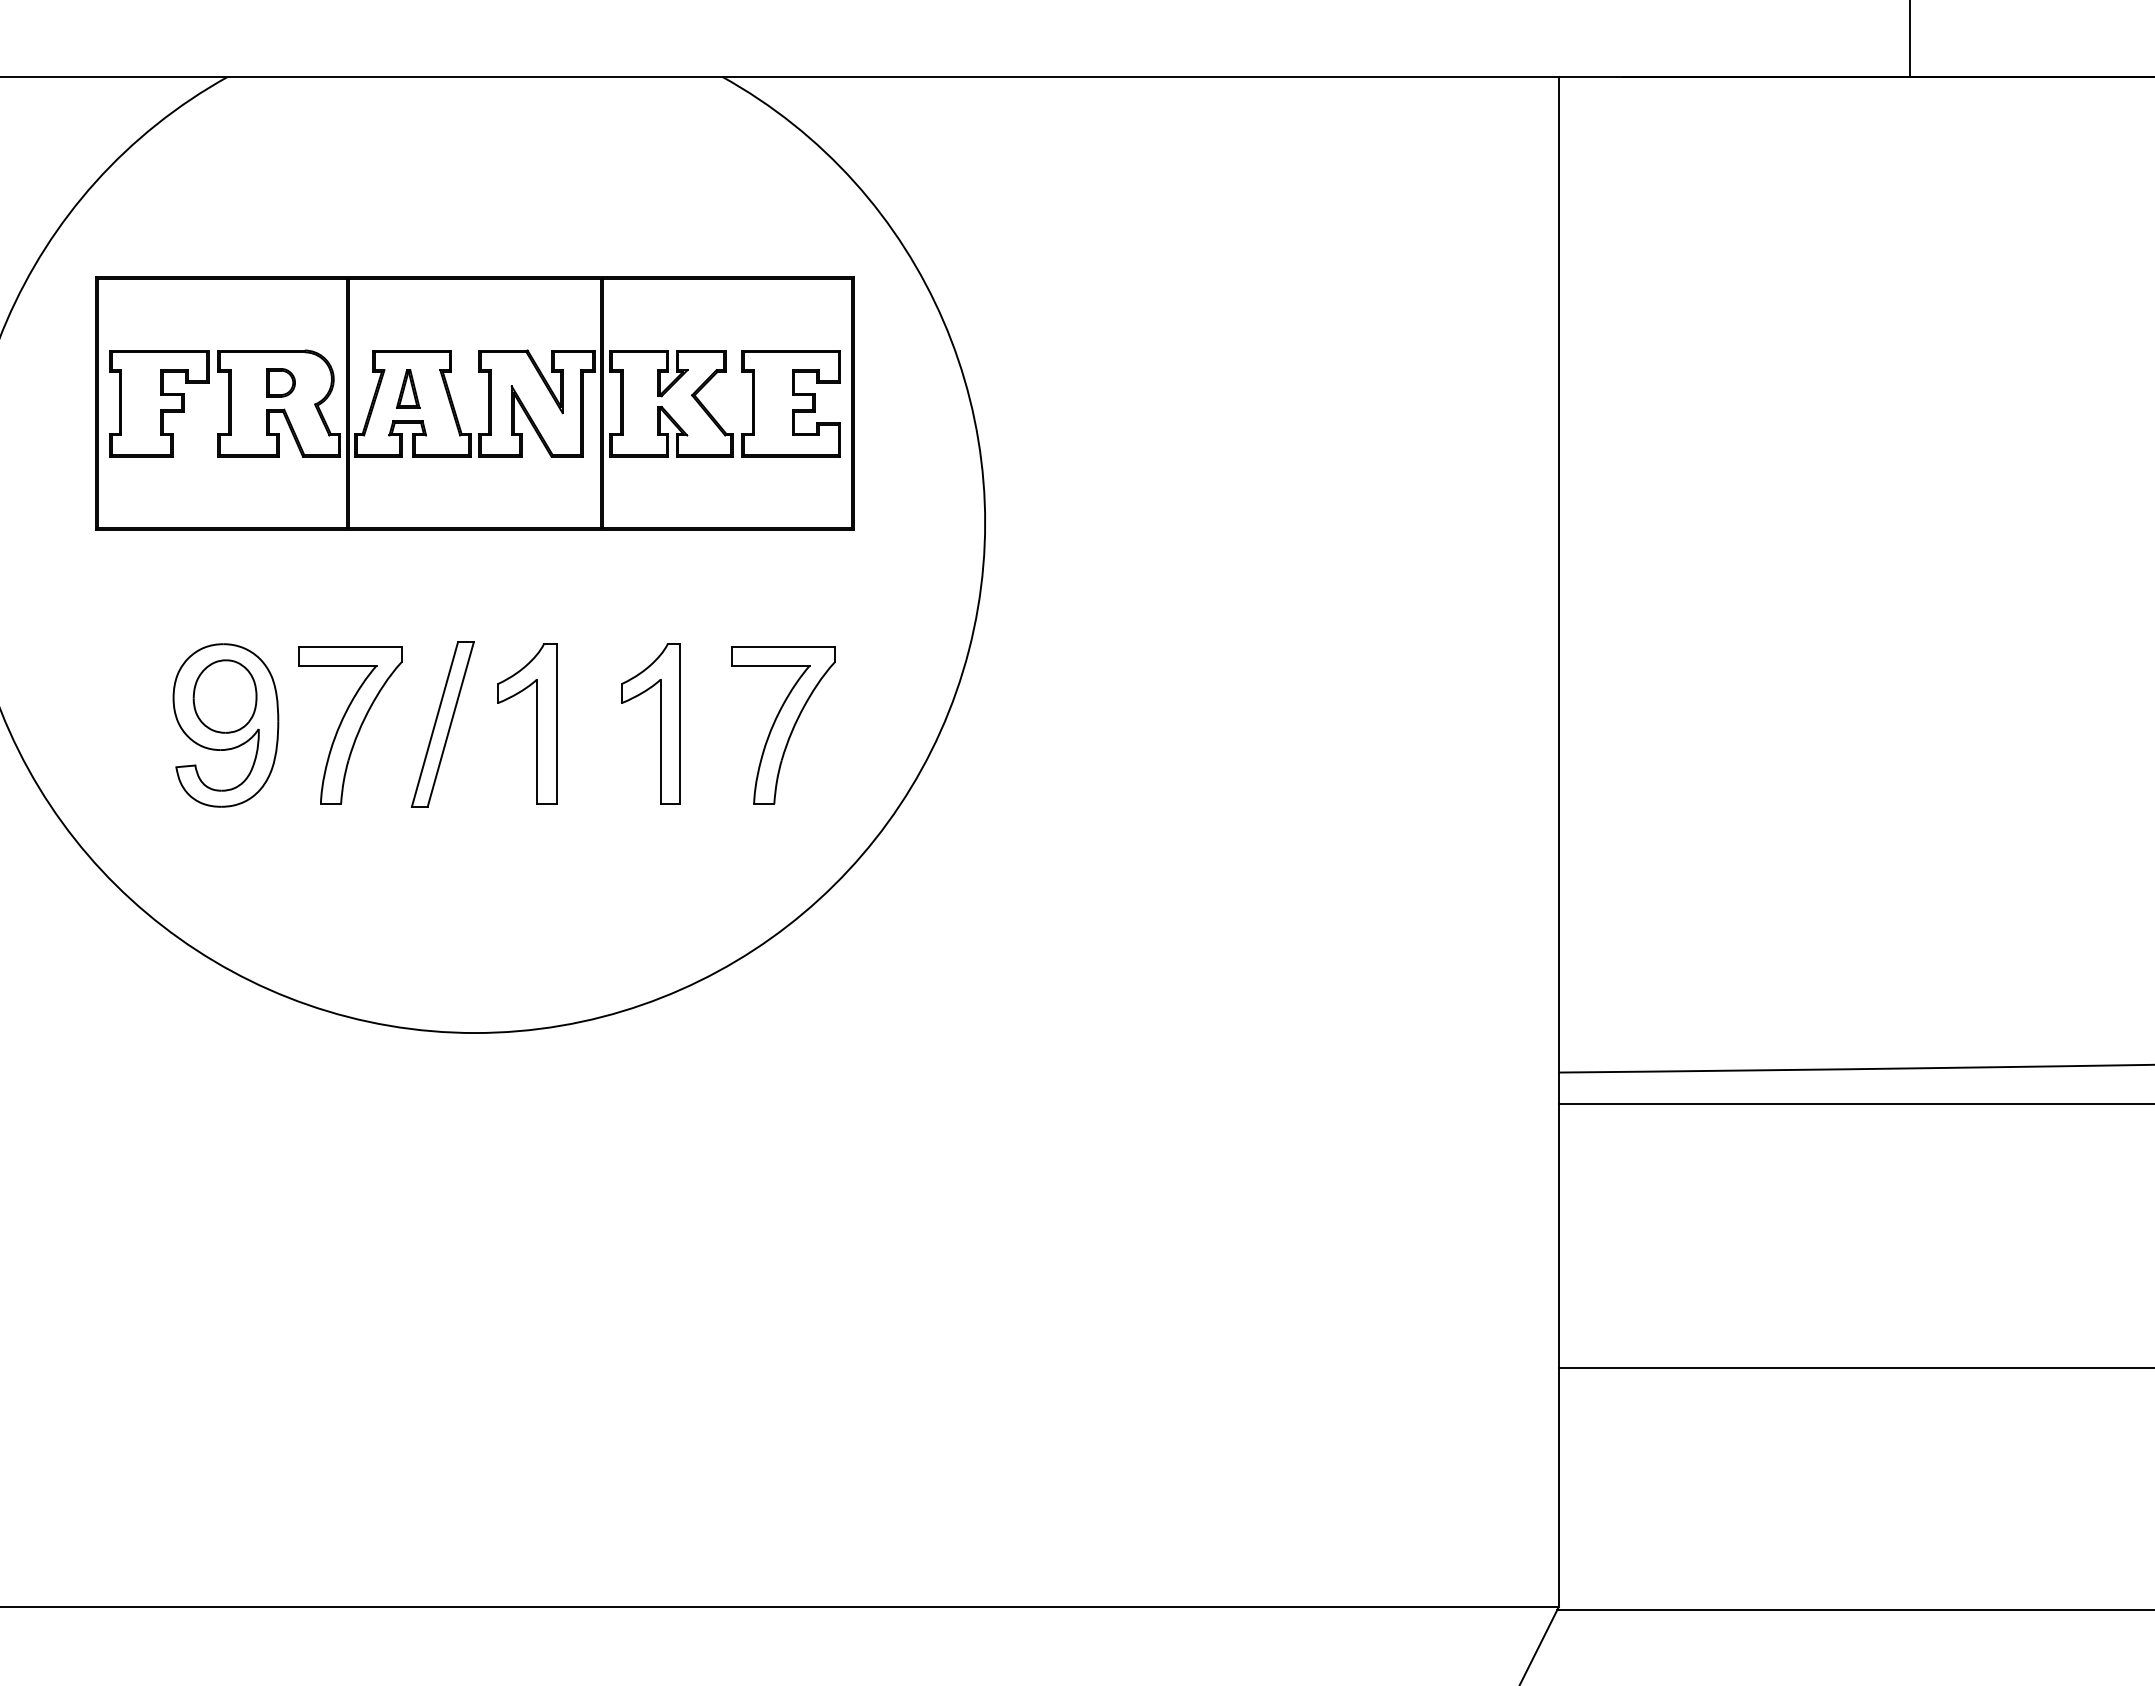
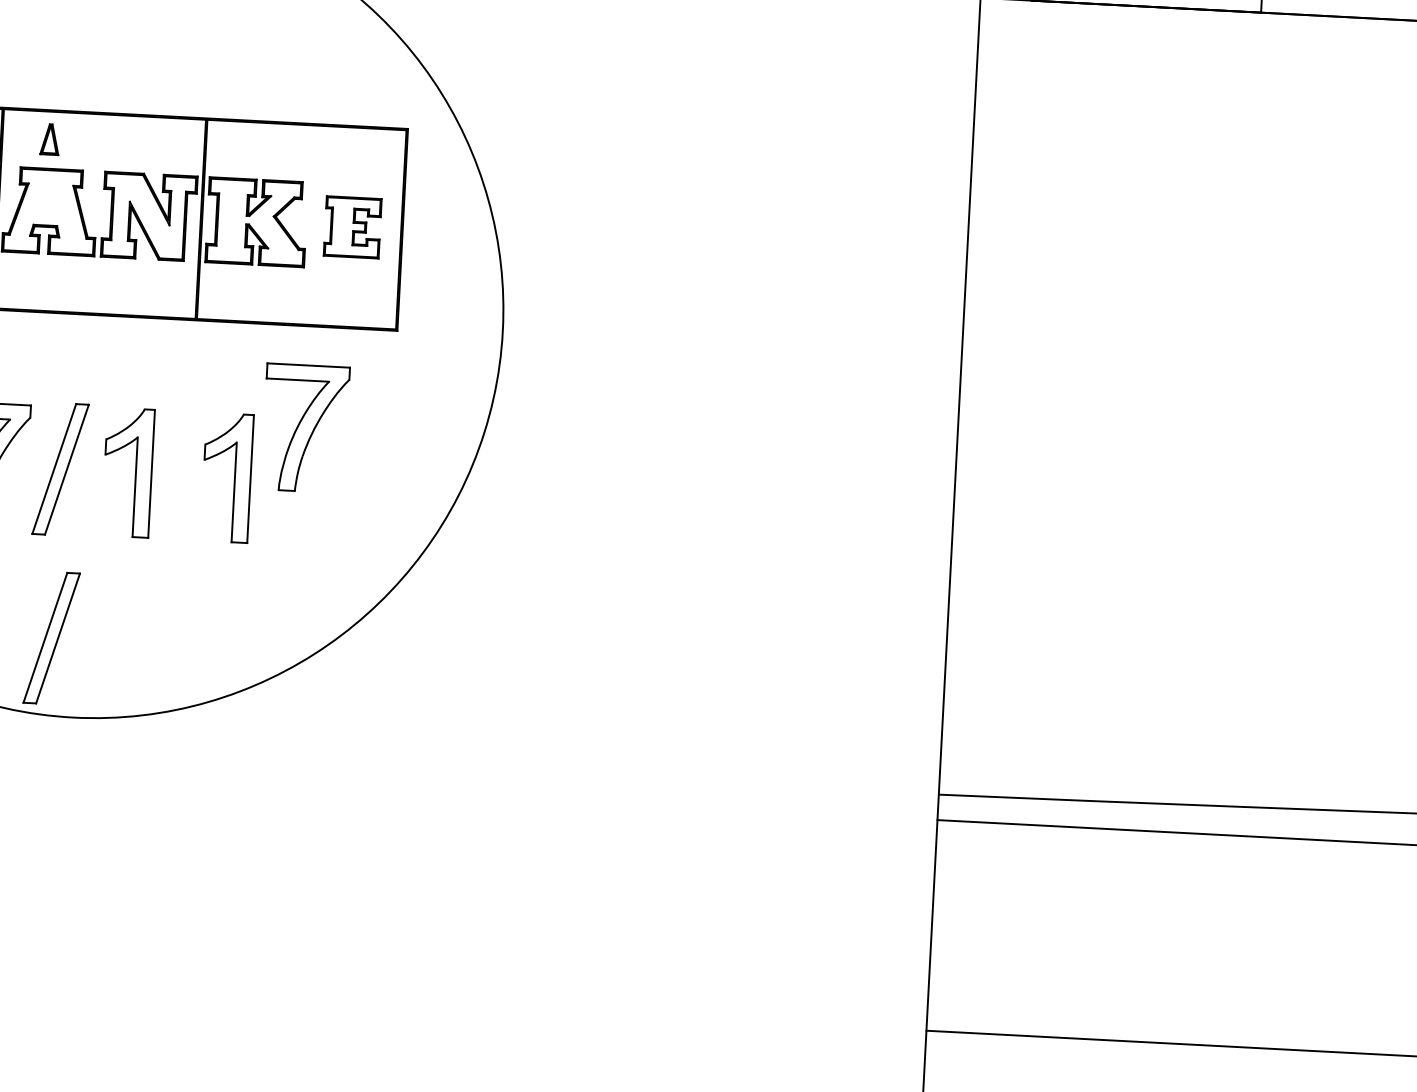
part: (408, 388) -> (50, 139), moved
part: (790, 403) -> (352, 227), size x0.7
part: (783, 725) -> (305, 428), moved
part: (442, 935) -> (51, 638), added

